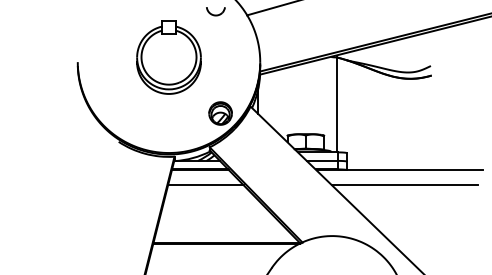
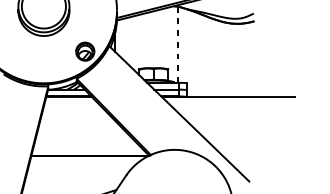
line: (336, 105) -> (178, 45), solid -> dashed
line: (205, 185) -> (73, 109), removed
line: (404, 185) -> (232, 109), removed

